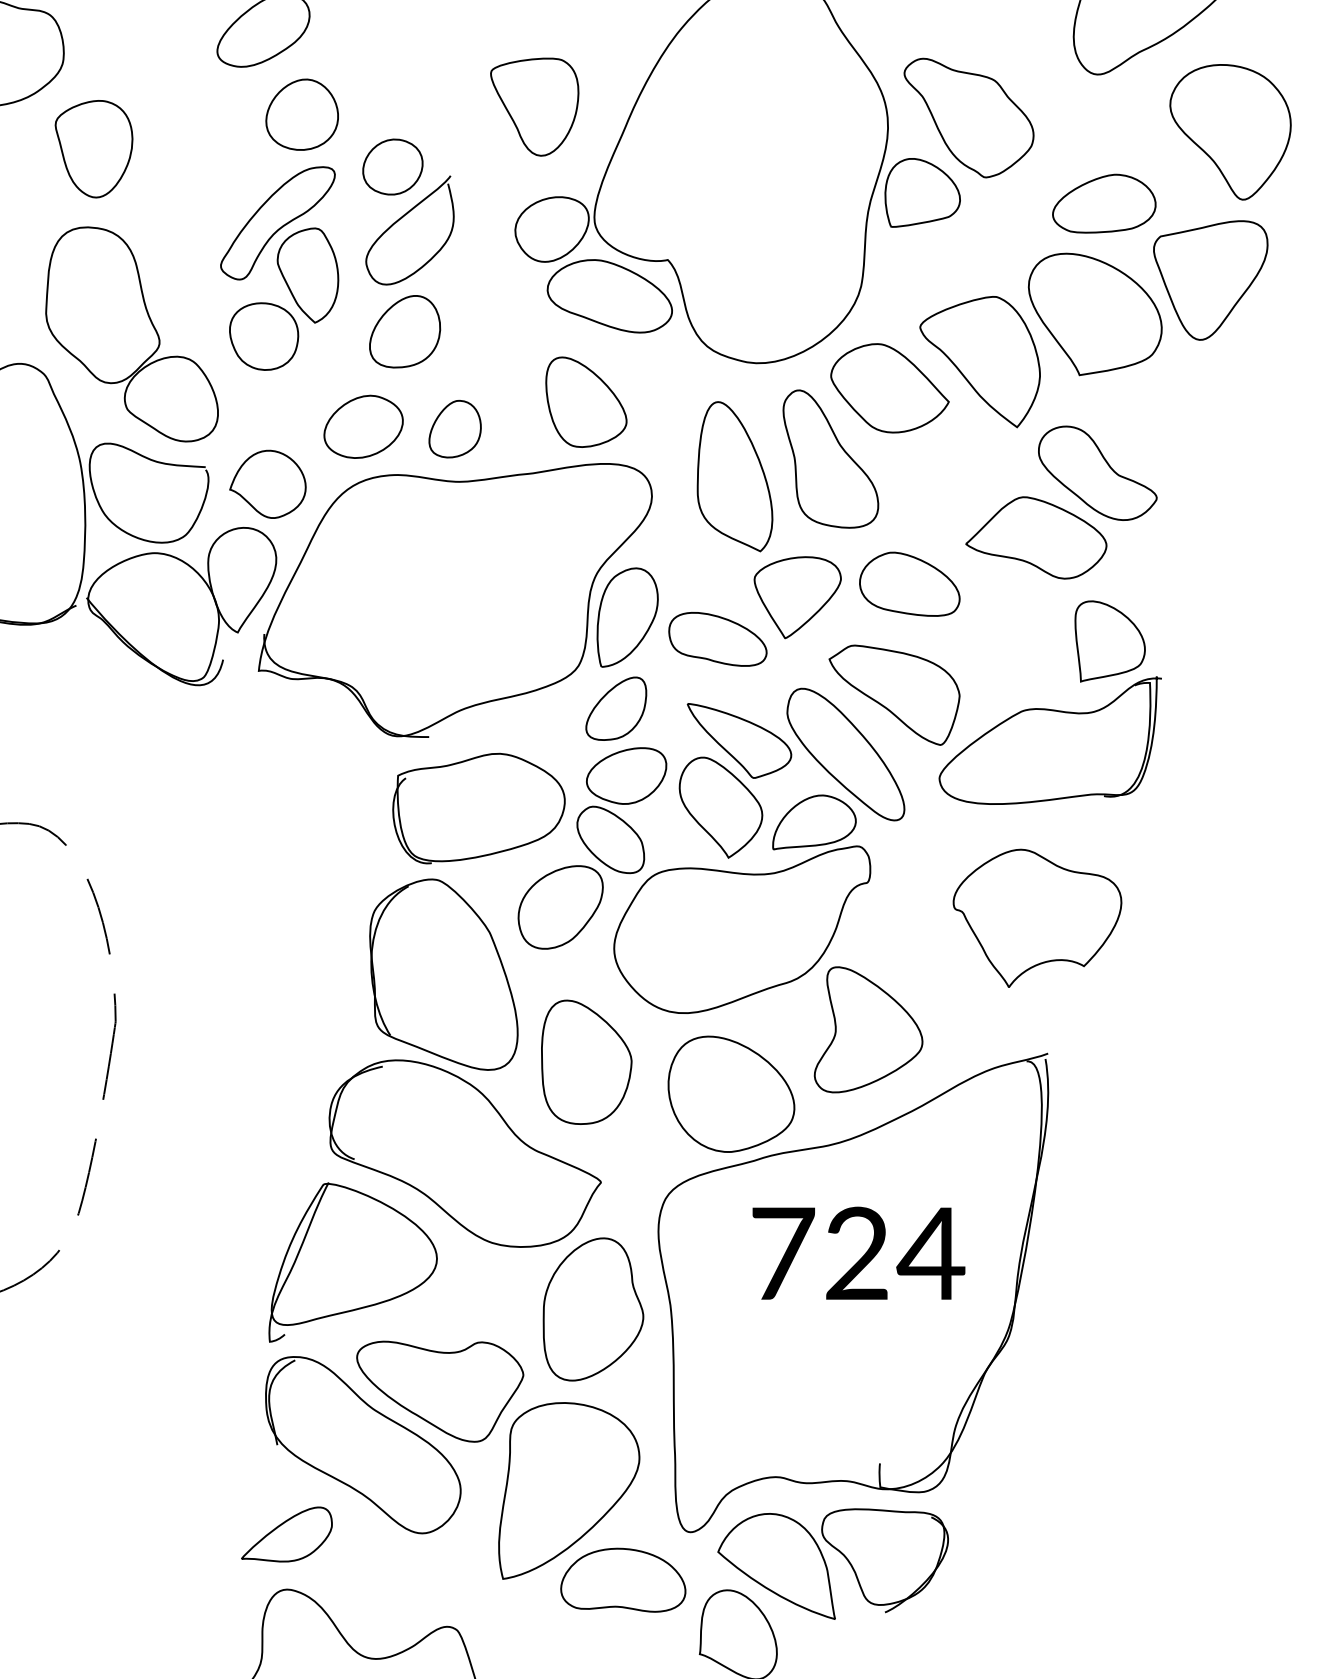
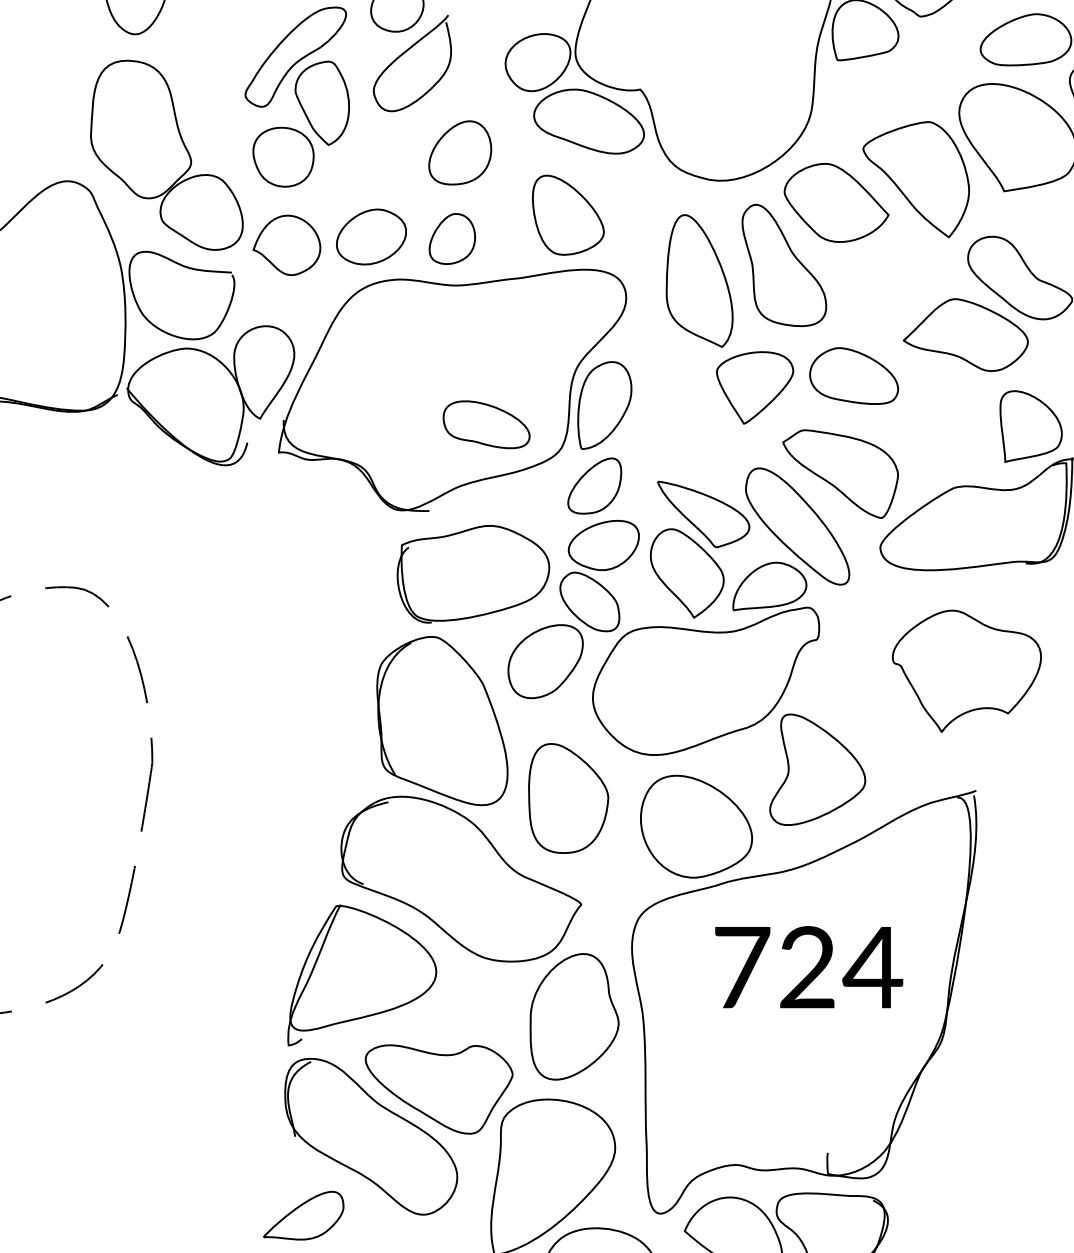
part: (405, 331) -> (460, 152), moved
part: (267, 483) -> (286, 244), moved
part: (717, 639) -> (486, 424), moved

